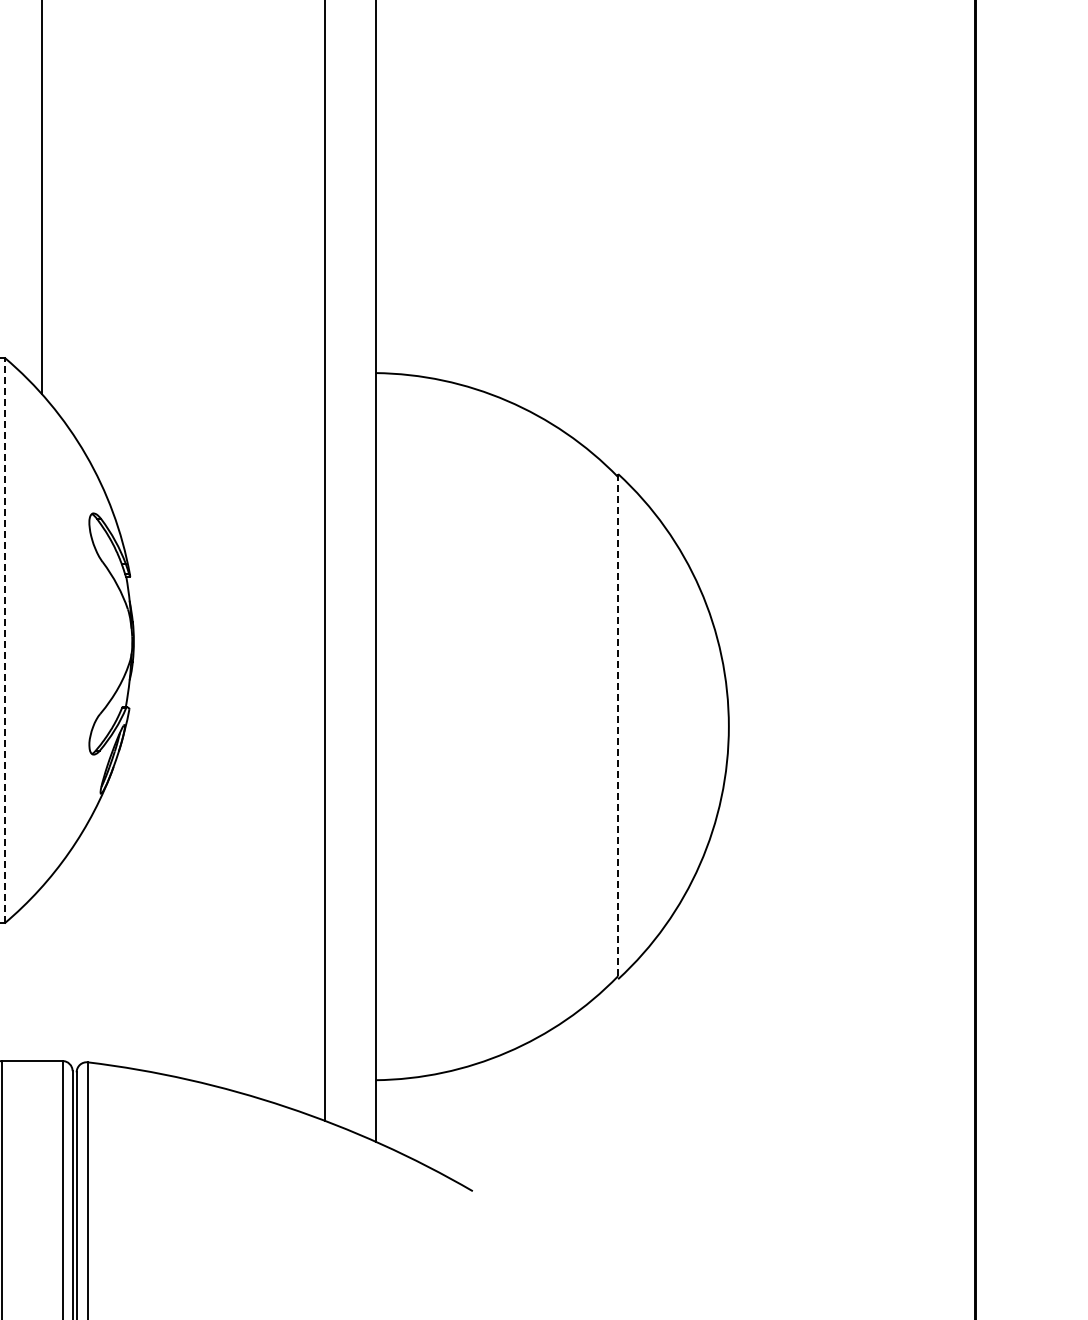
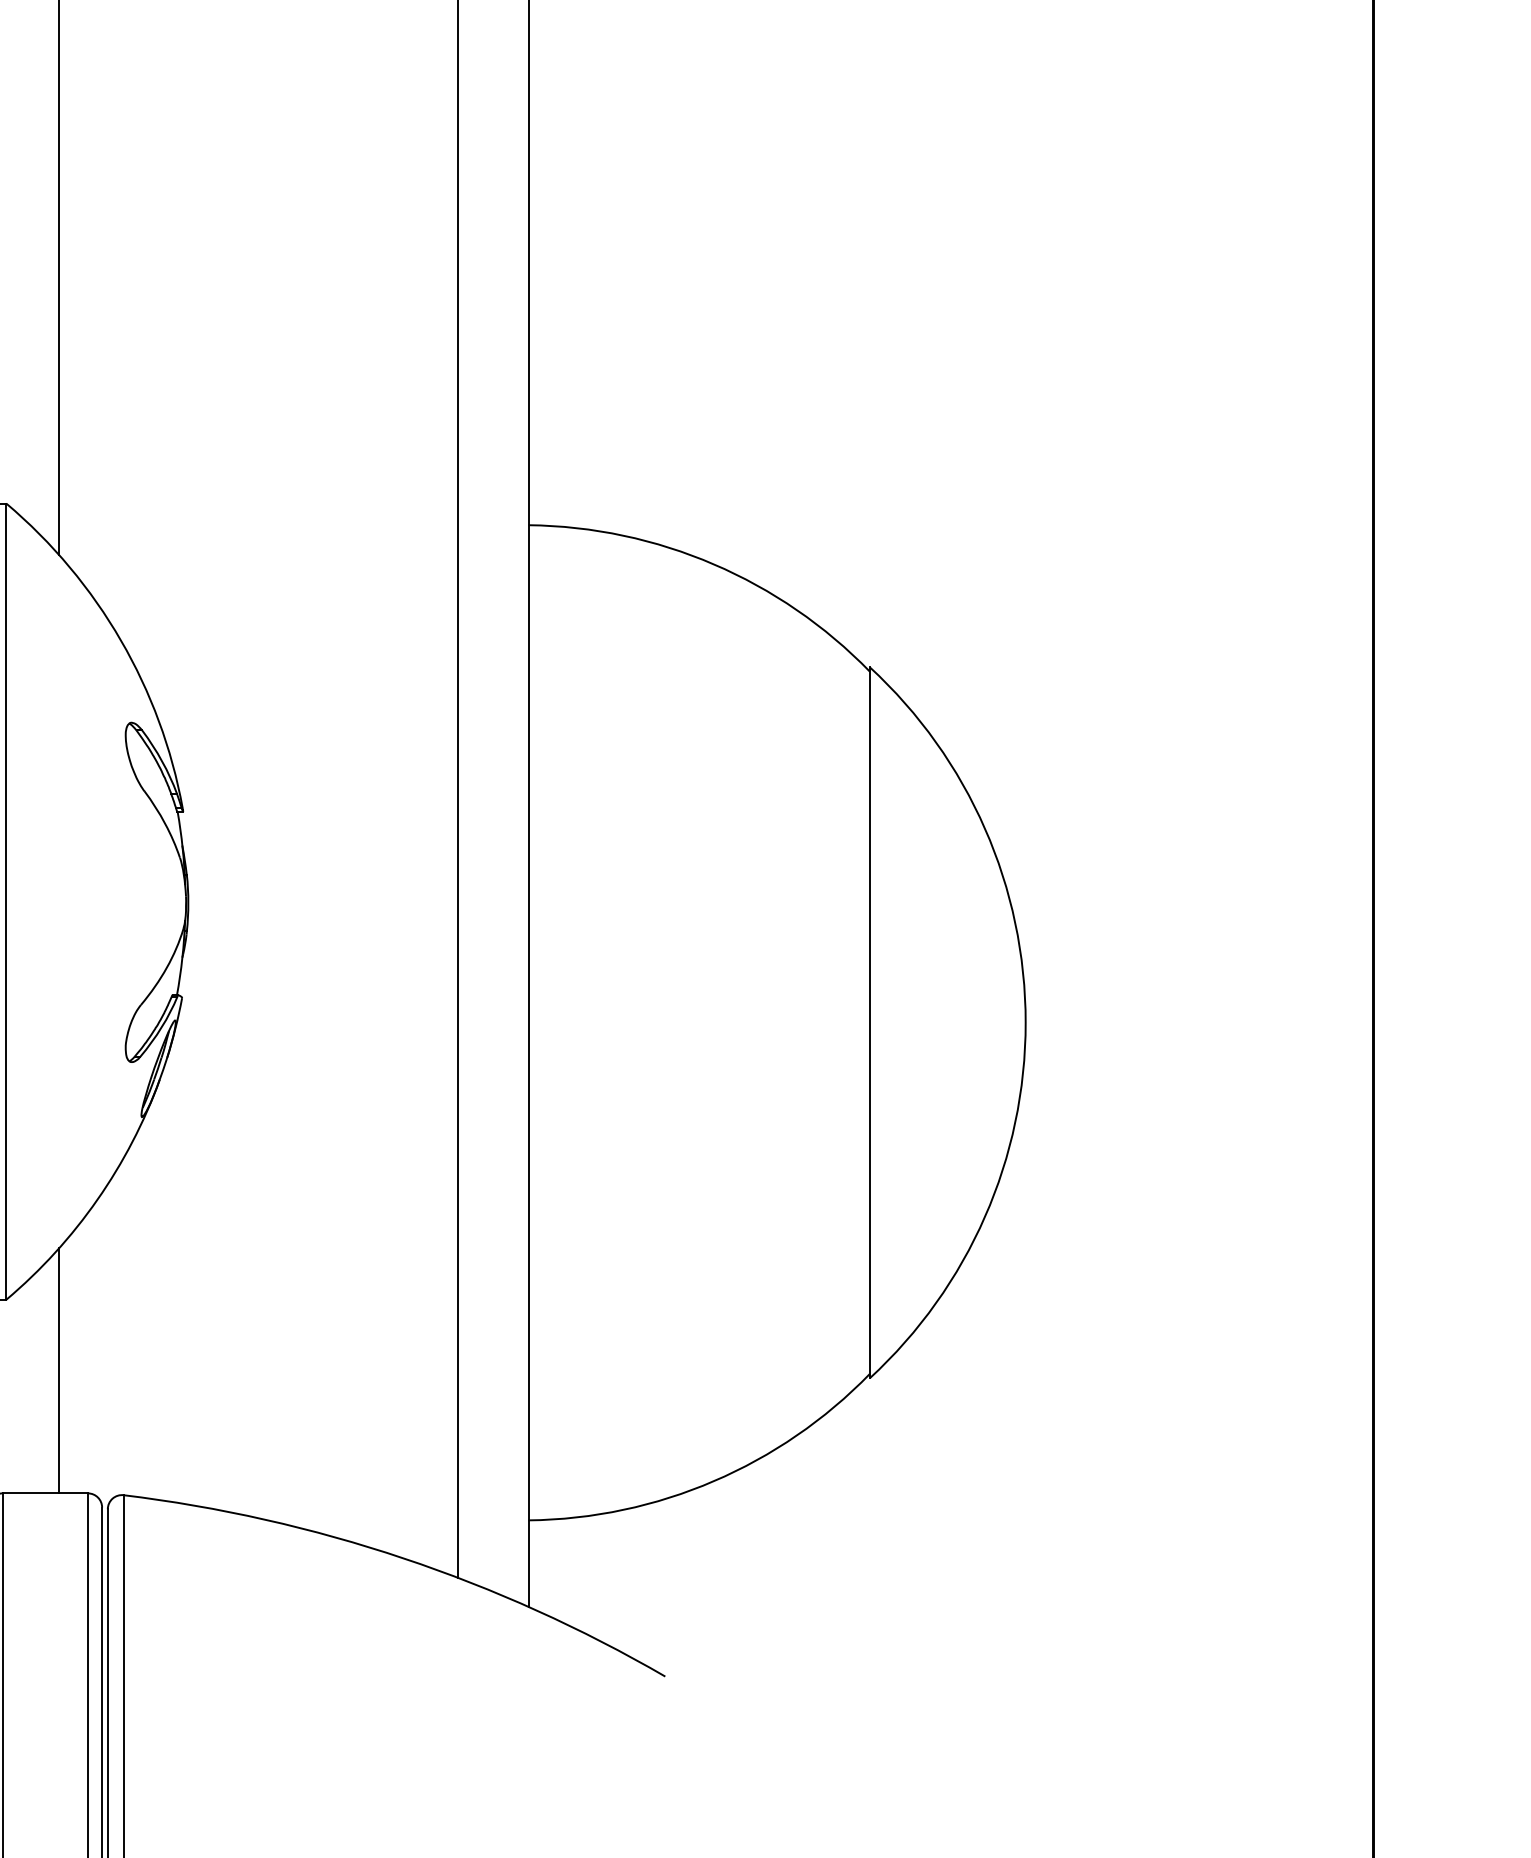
line: (4, 640) -> (6, 901), dashed -> solid
line: (618, 726) -> (870, 1022), dashed -> solid
line: (42, 973) -> (59, 1370), added

